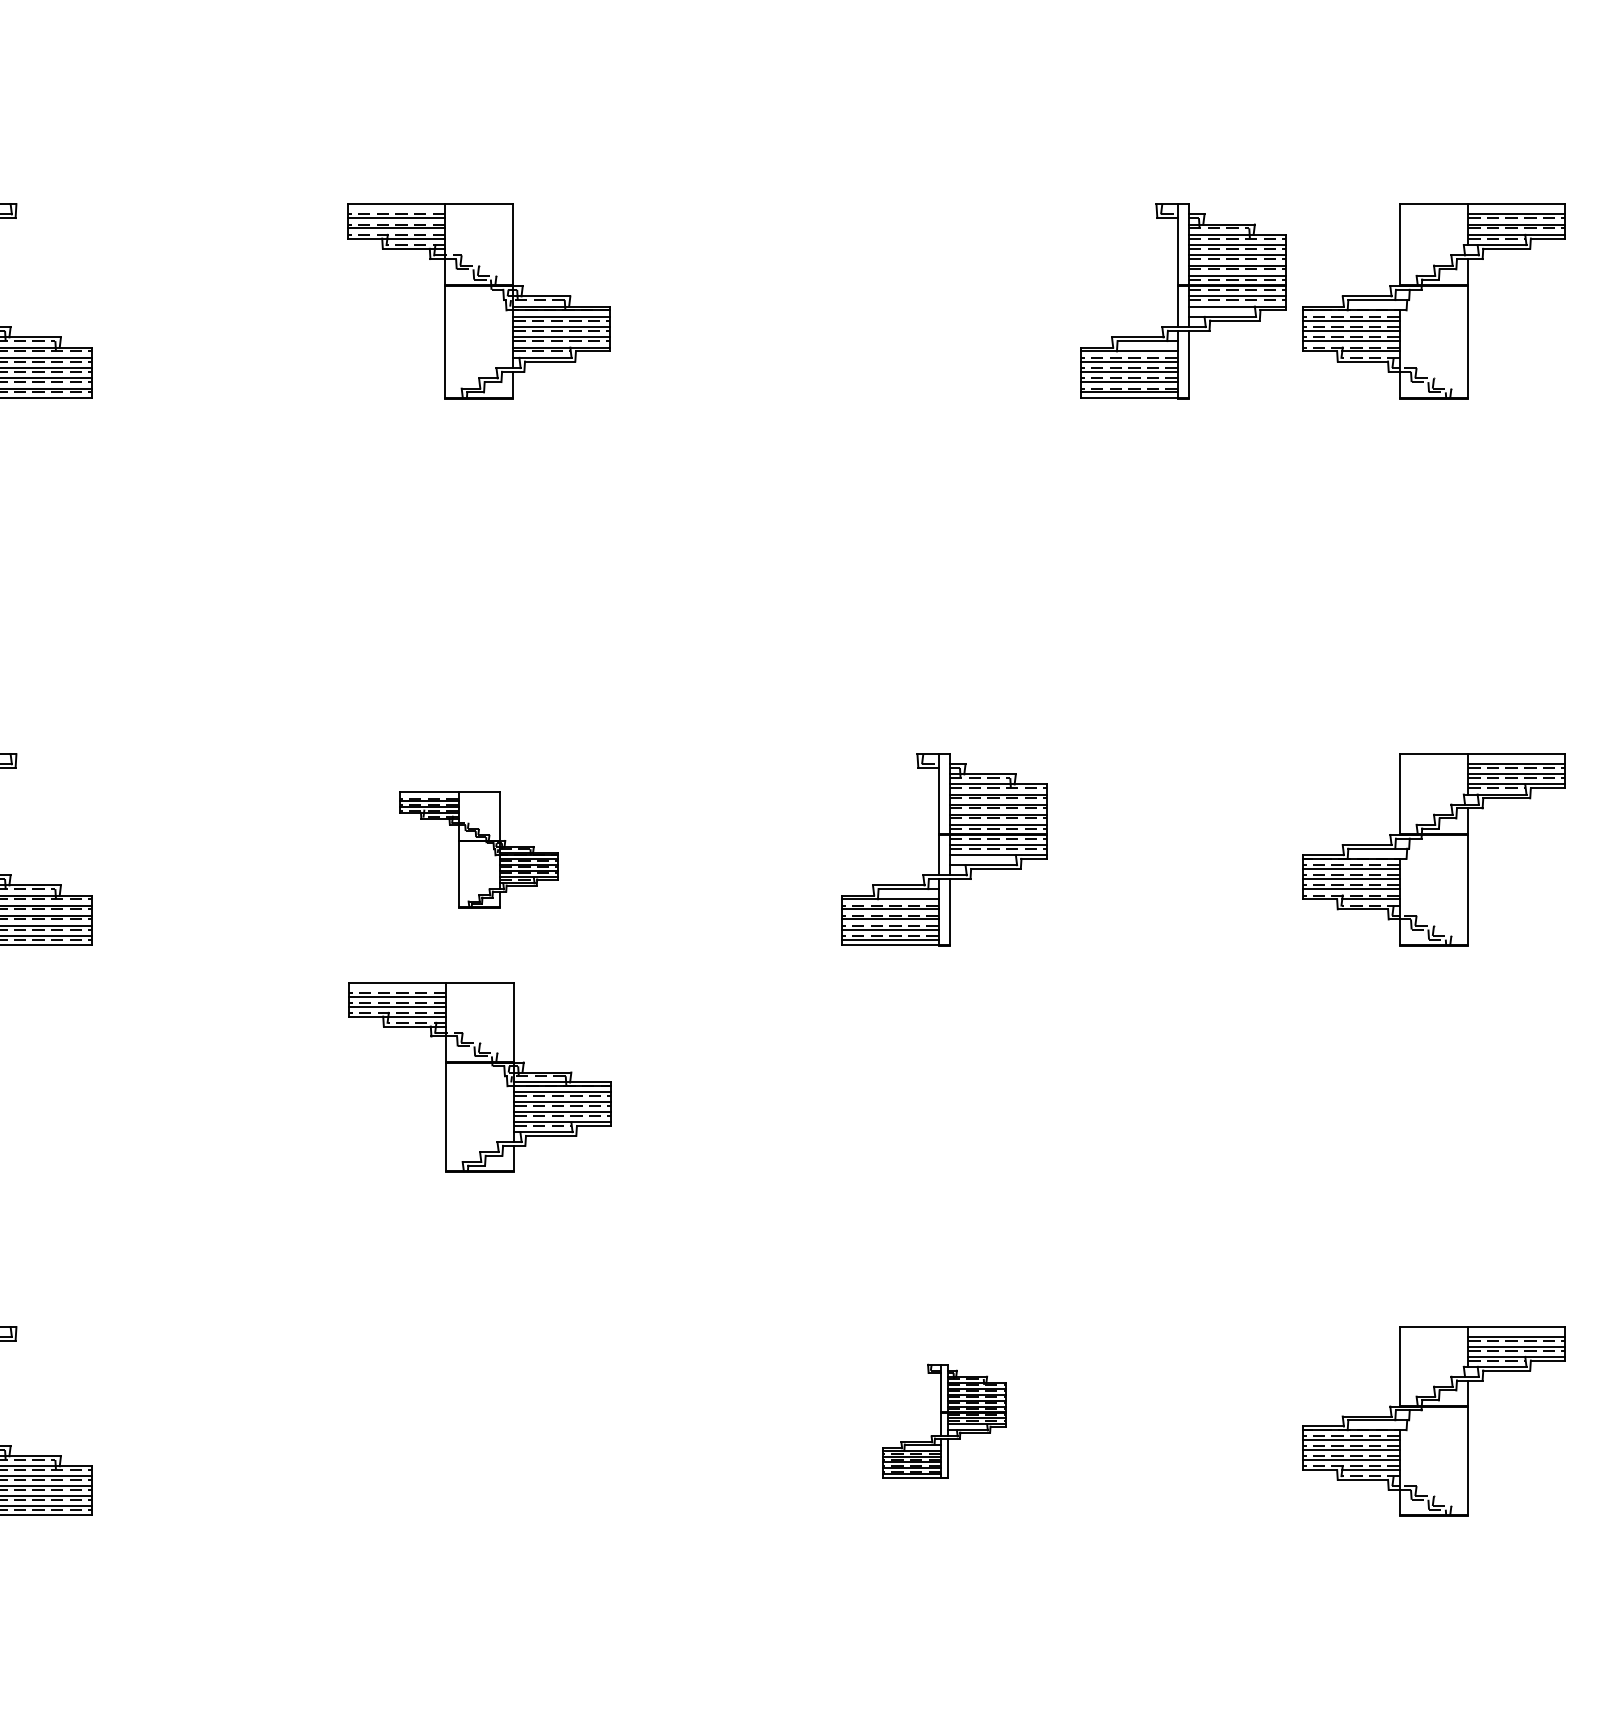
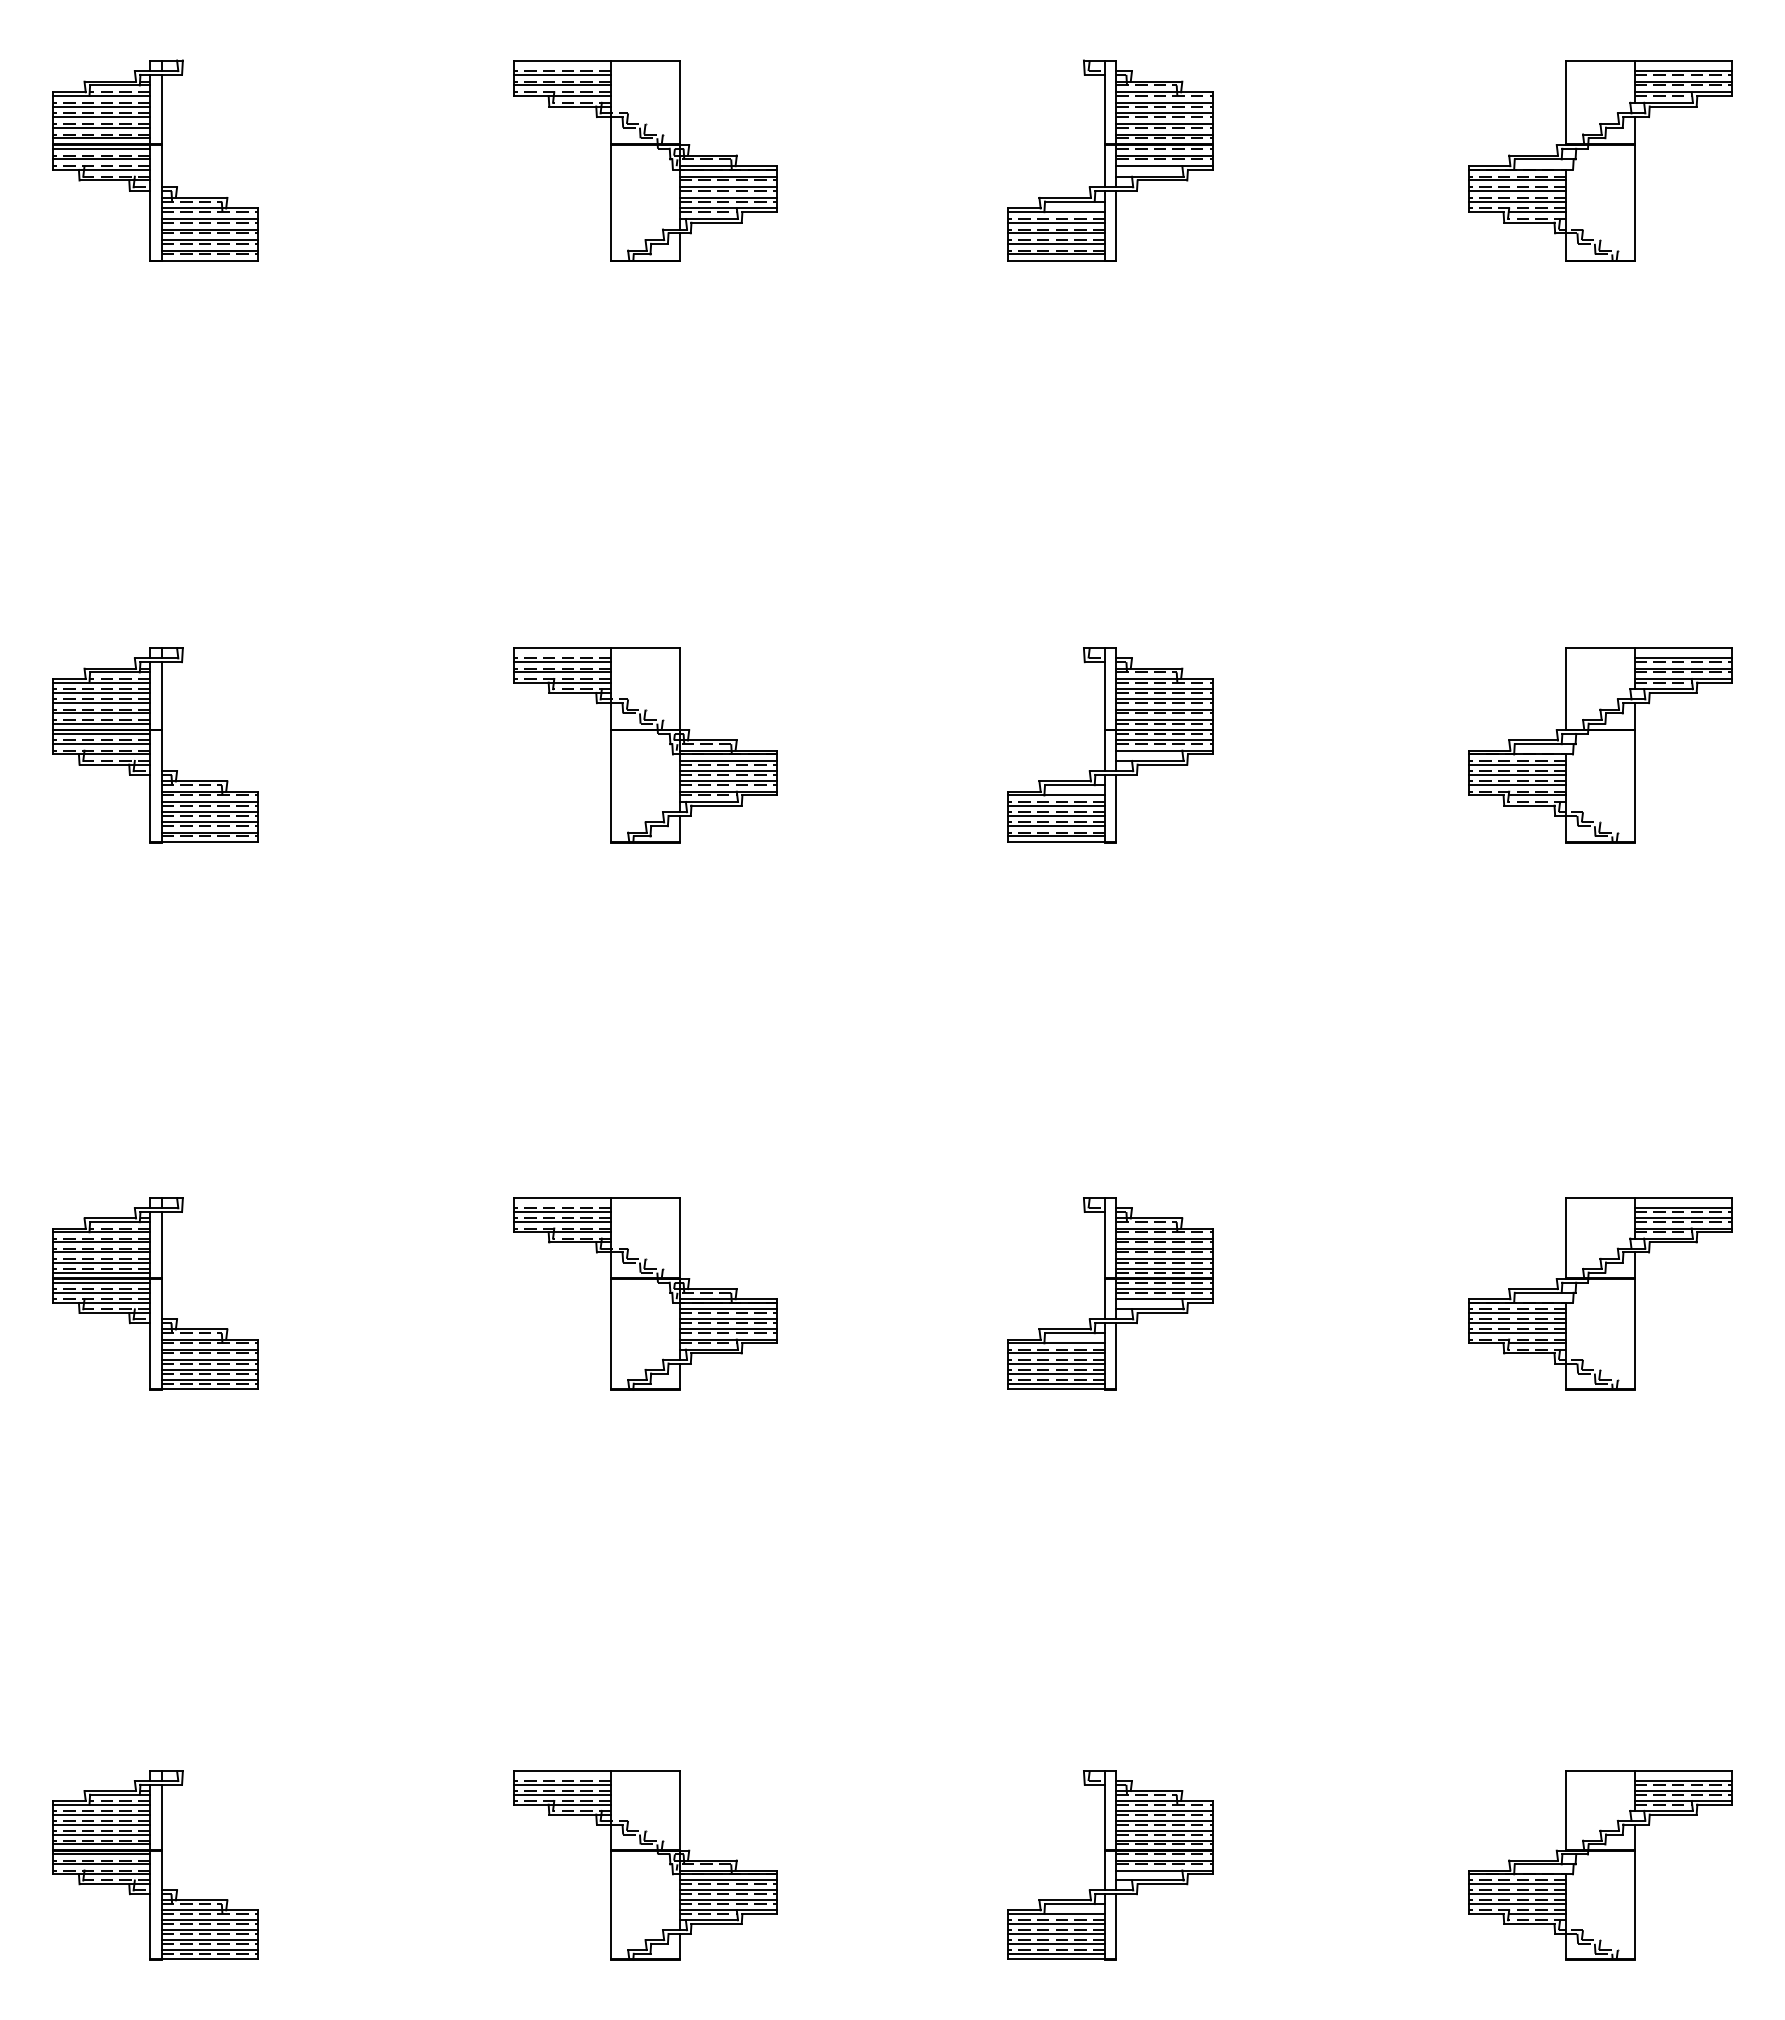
part: (1183, 301) -> (1110, 745), moved
part: (479, 849) -> (645, 1293), size x1.67
part: (480, 1077) -> (645, 1865), moved
part: (944, 1421) -> (1110, 1865), size x1.67

